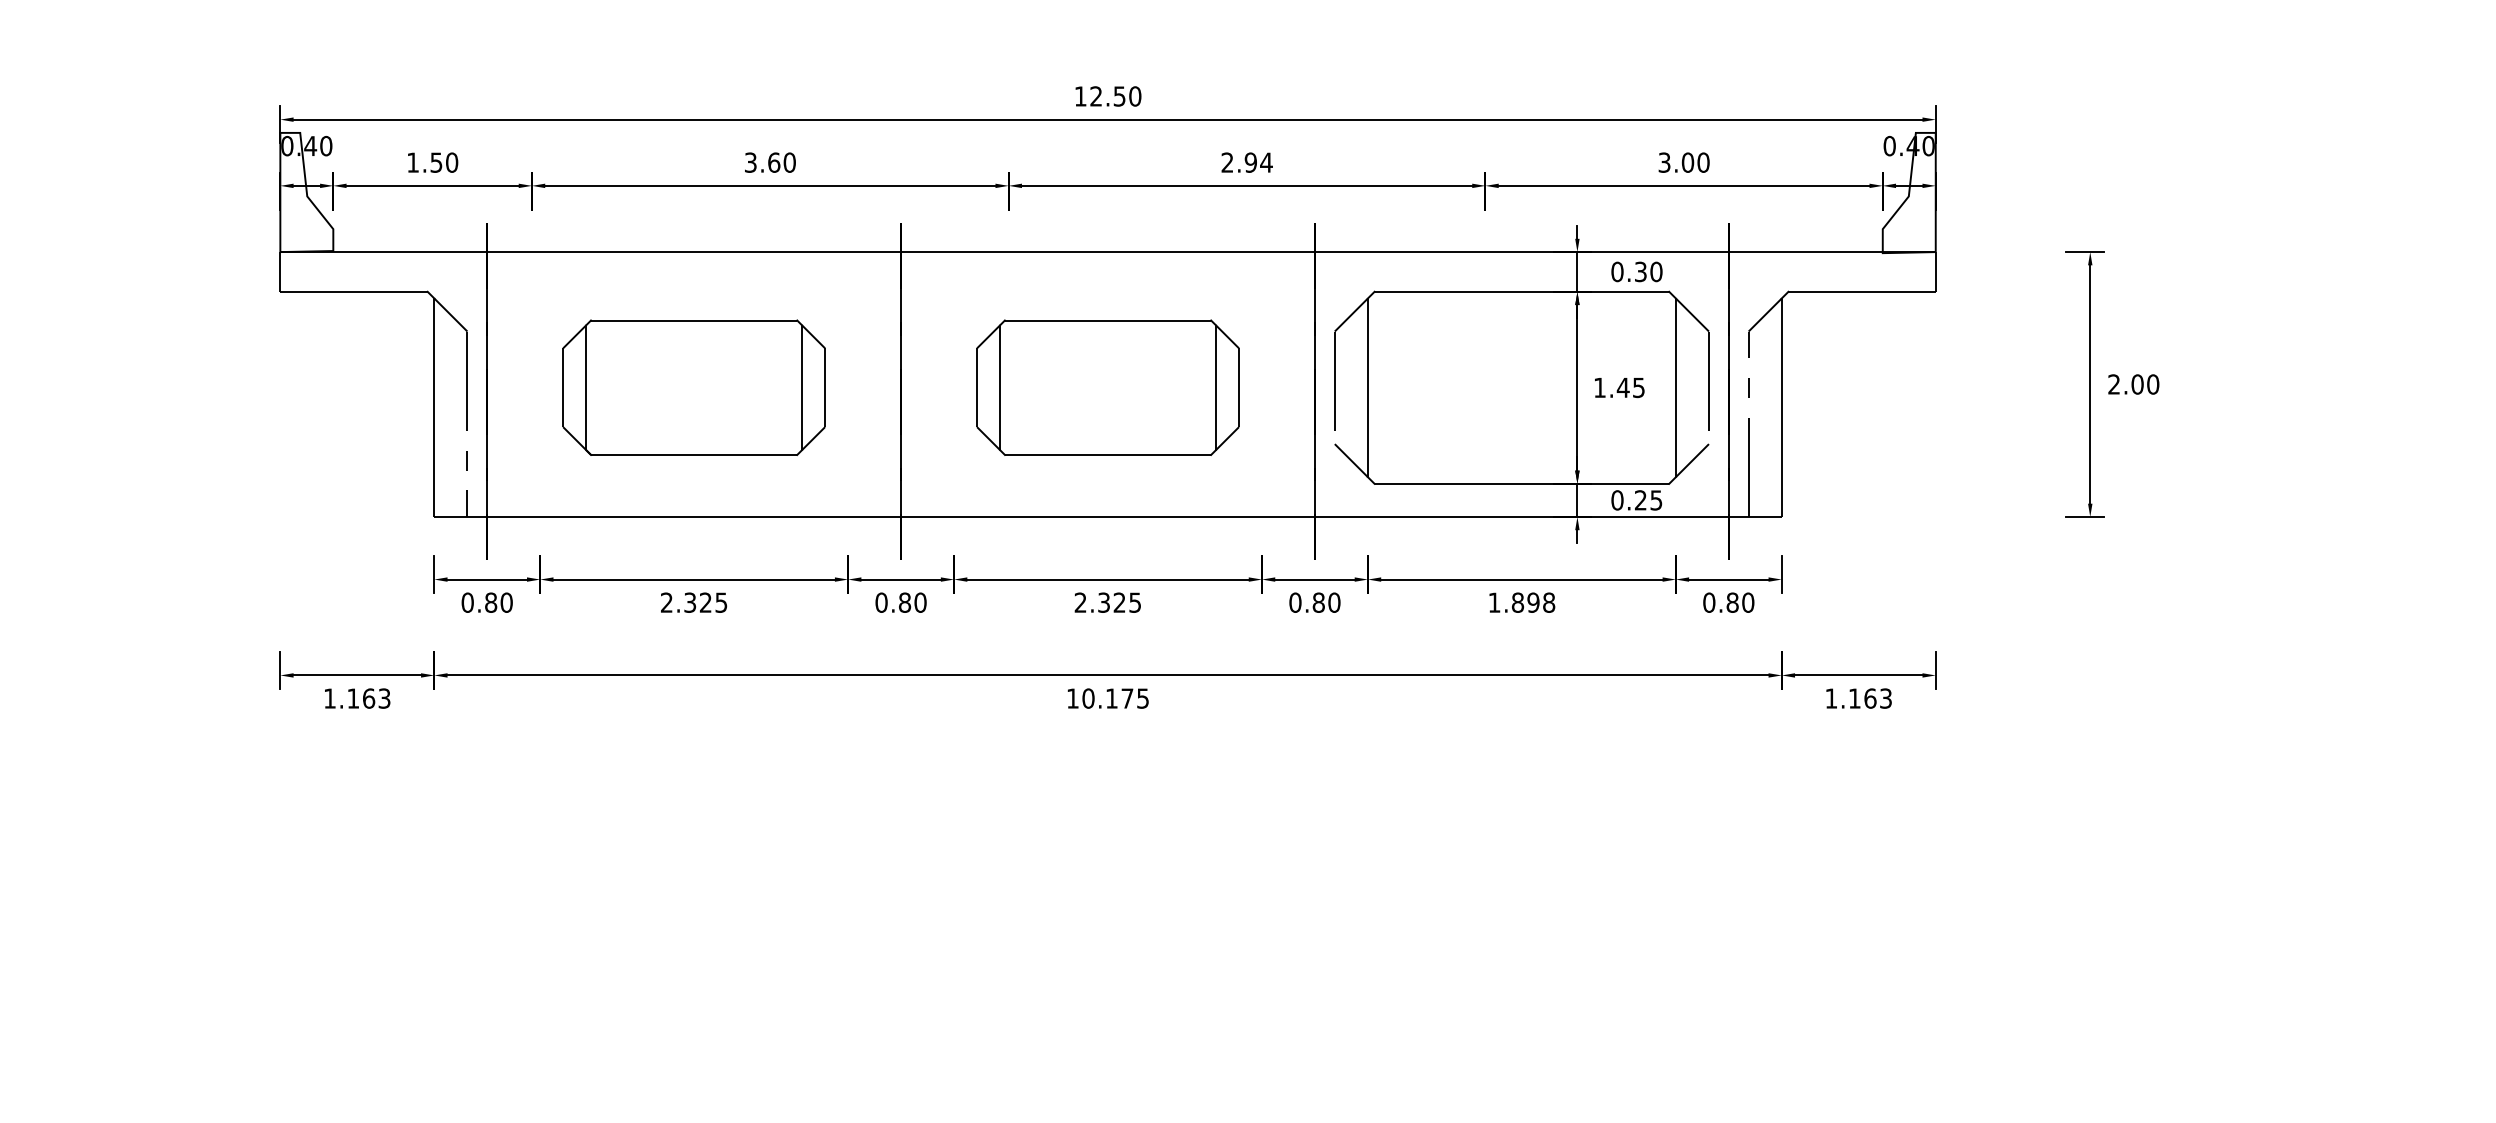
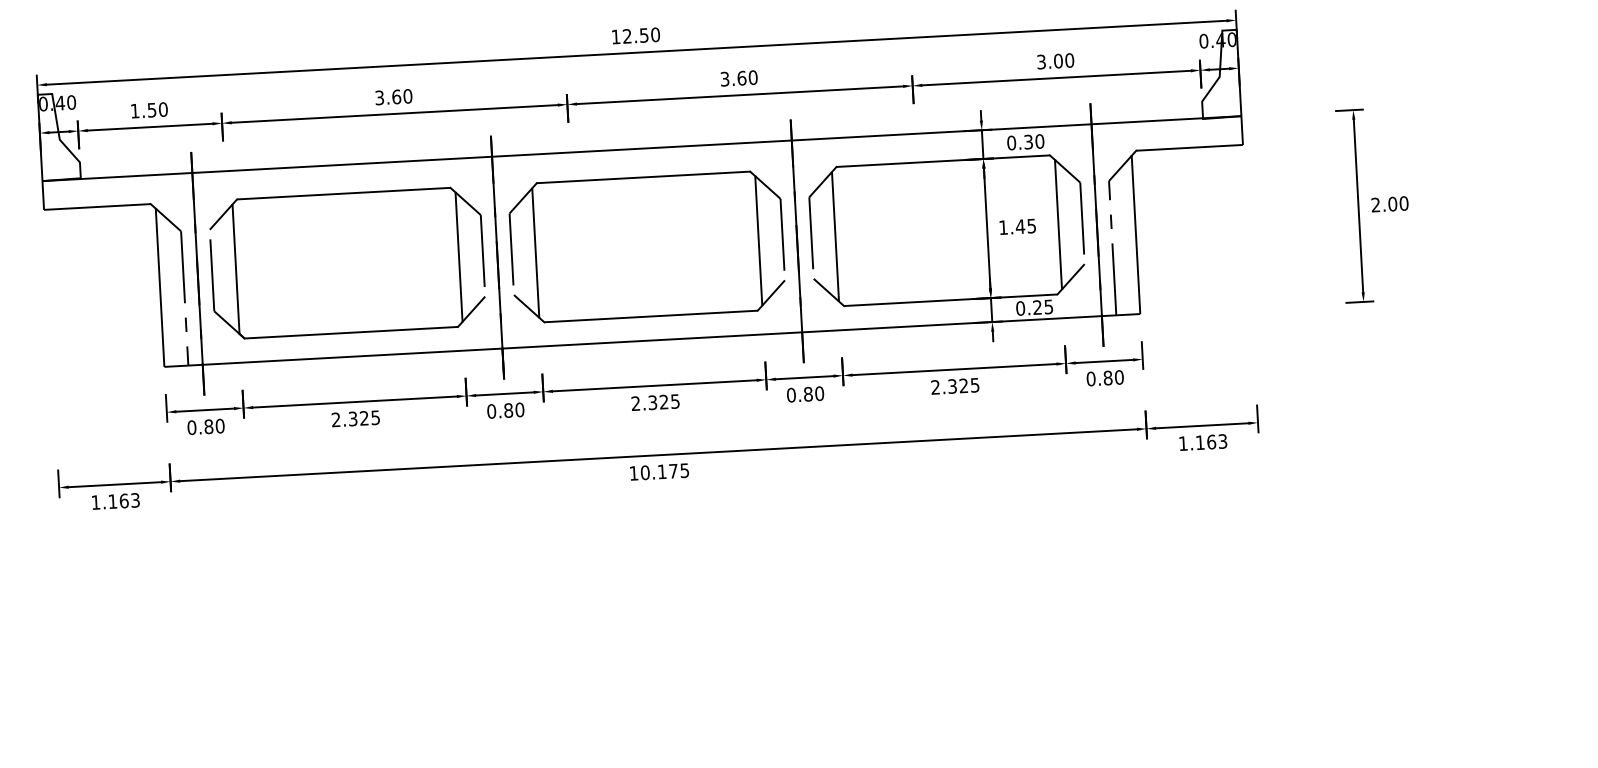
text: (1246, 162) -> (738, 78), 2.94 -> 3.60
part: (693, 387) -> (347, 262), size x1.43
part: (1107, 387) -> (646, 246), size x1.43
text: (1521, 602) -> (955, 386), 1.898 -> 2.325

